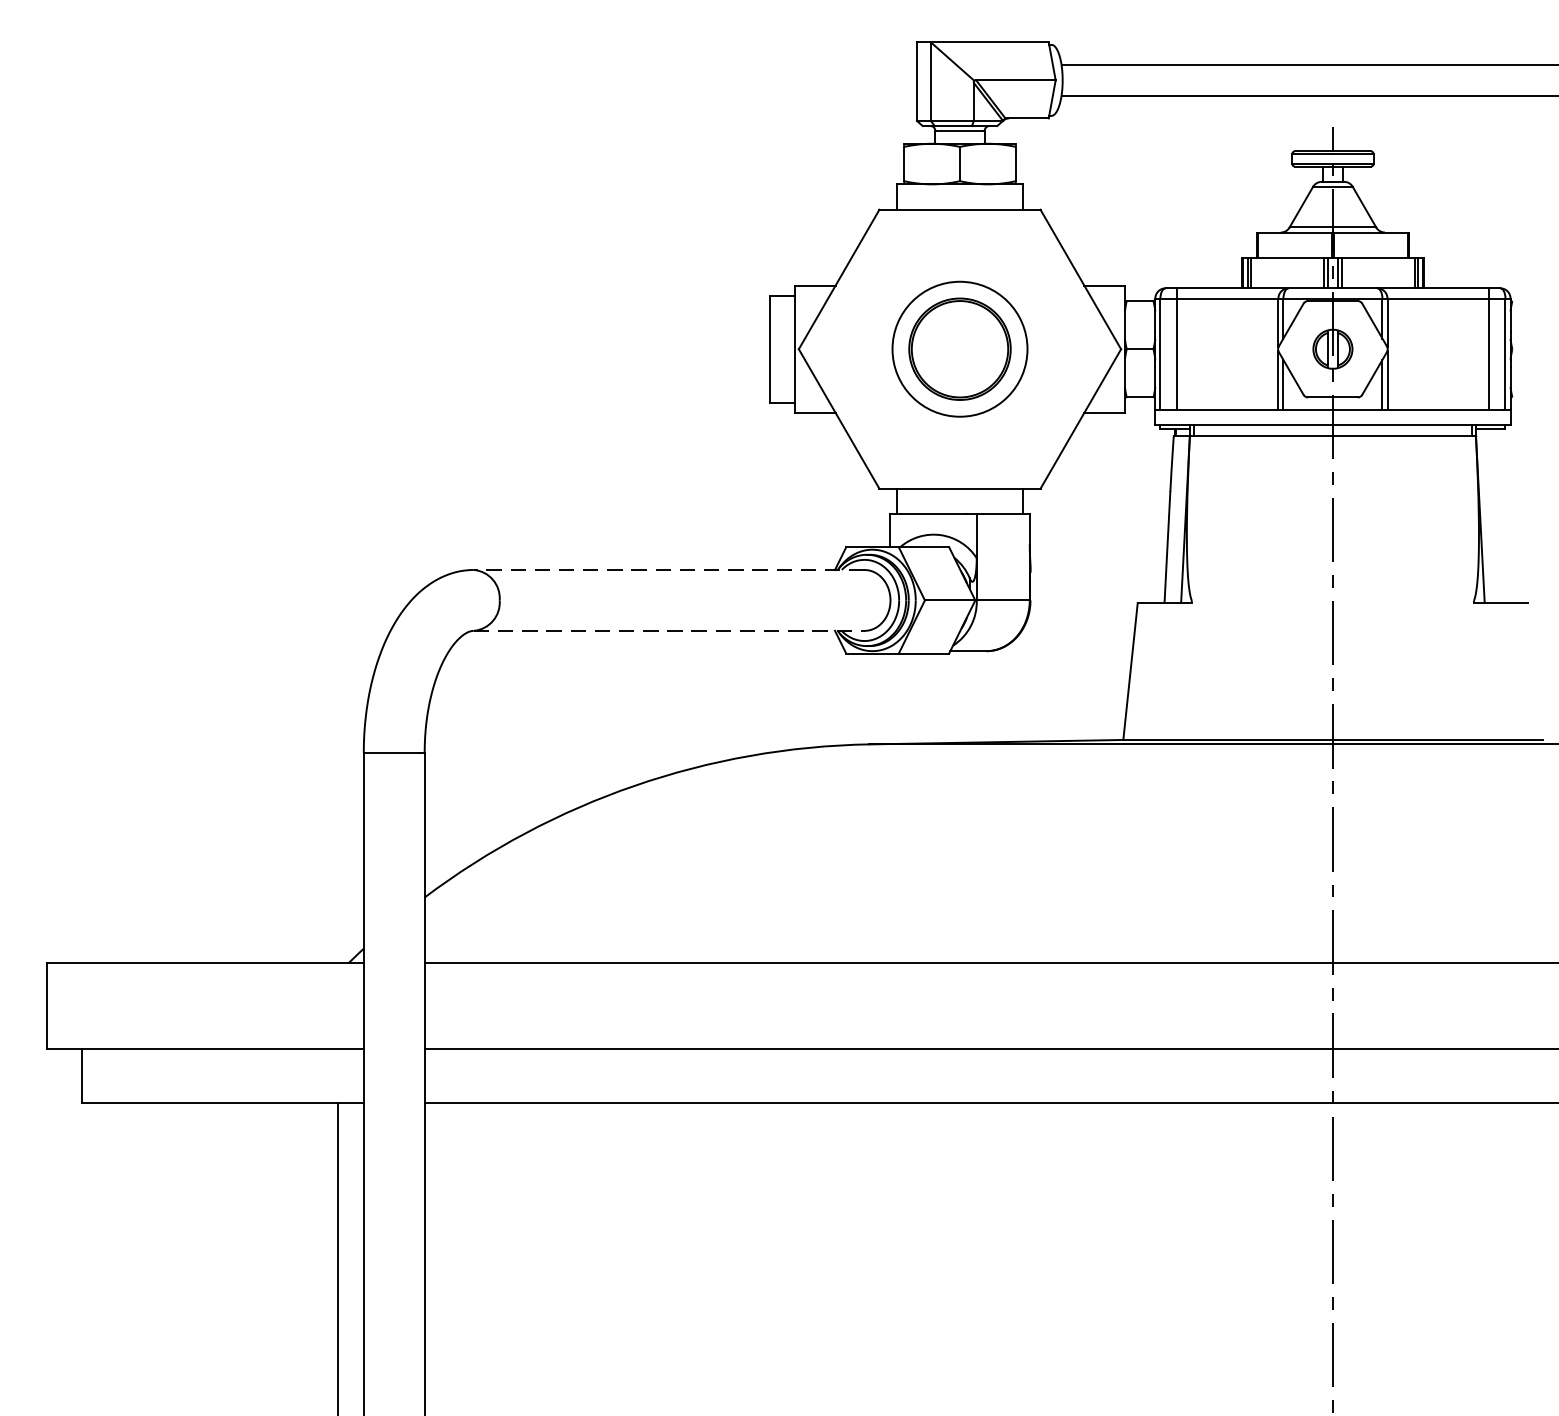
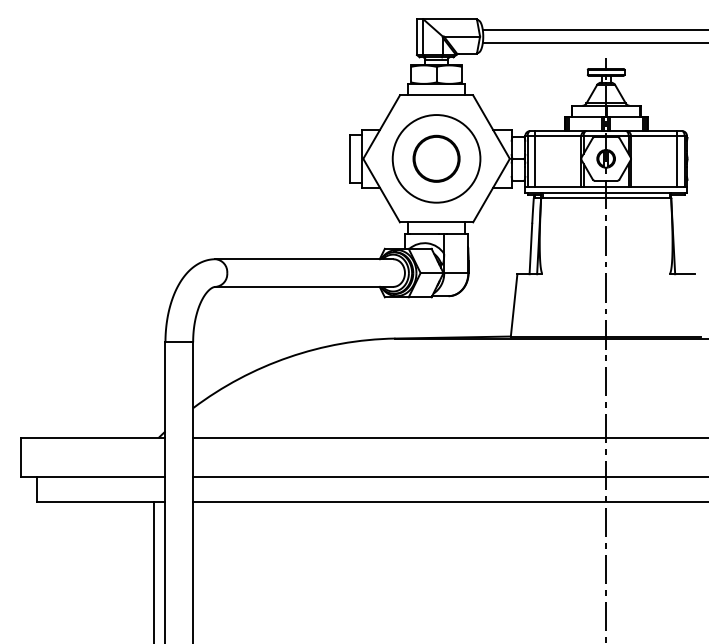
circle: (959, 348) -> (436, 158), size x1.43
line: (669, 570) -> (304, 259), dashed -> solid
line: (669, 629) -> (304, 286), dashed -> solid

